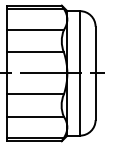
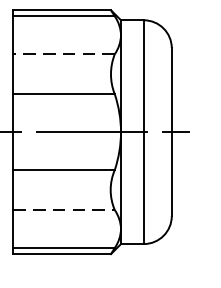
line: (35, 30) -> (63, 55), solid -> dashed
line: (36, 116) -> (65, 209), solid -> dashed

